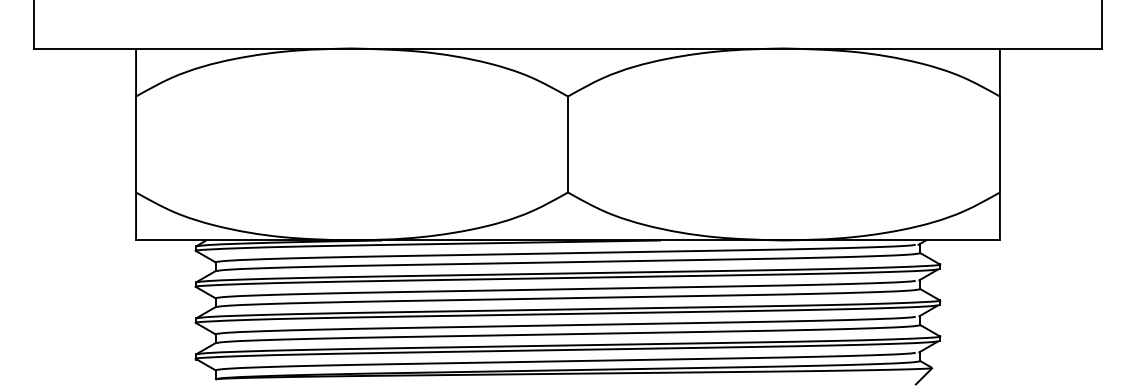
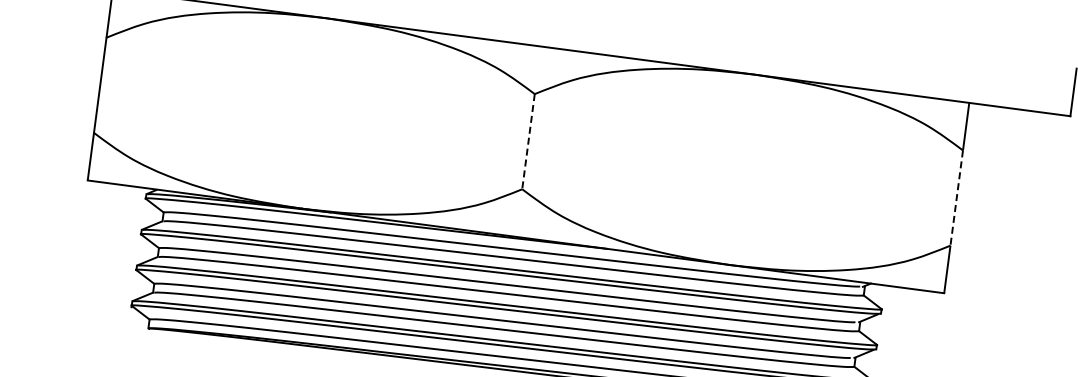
line: (568, 144) -> (529, 141), solid -> dashed
line: (999, 144) -> (956, 198), solid -> dashed

